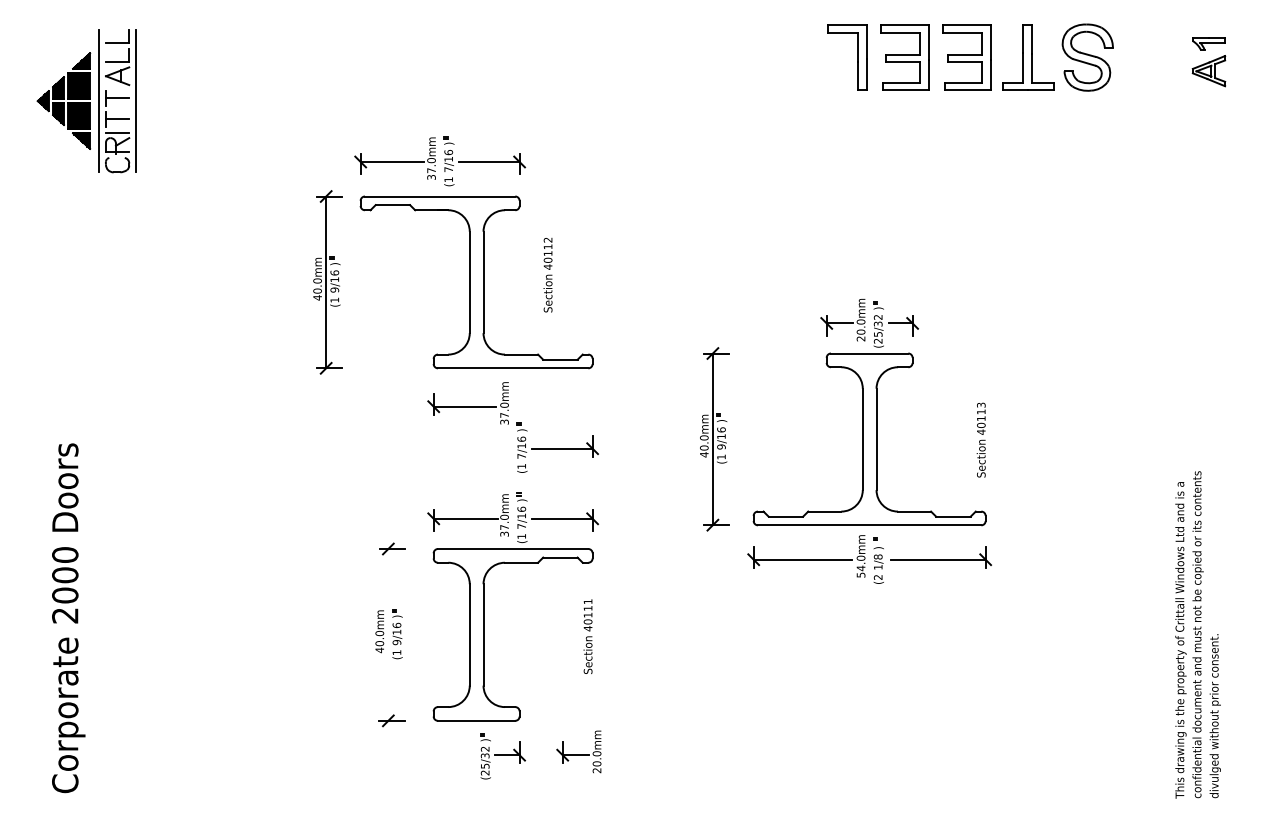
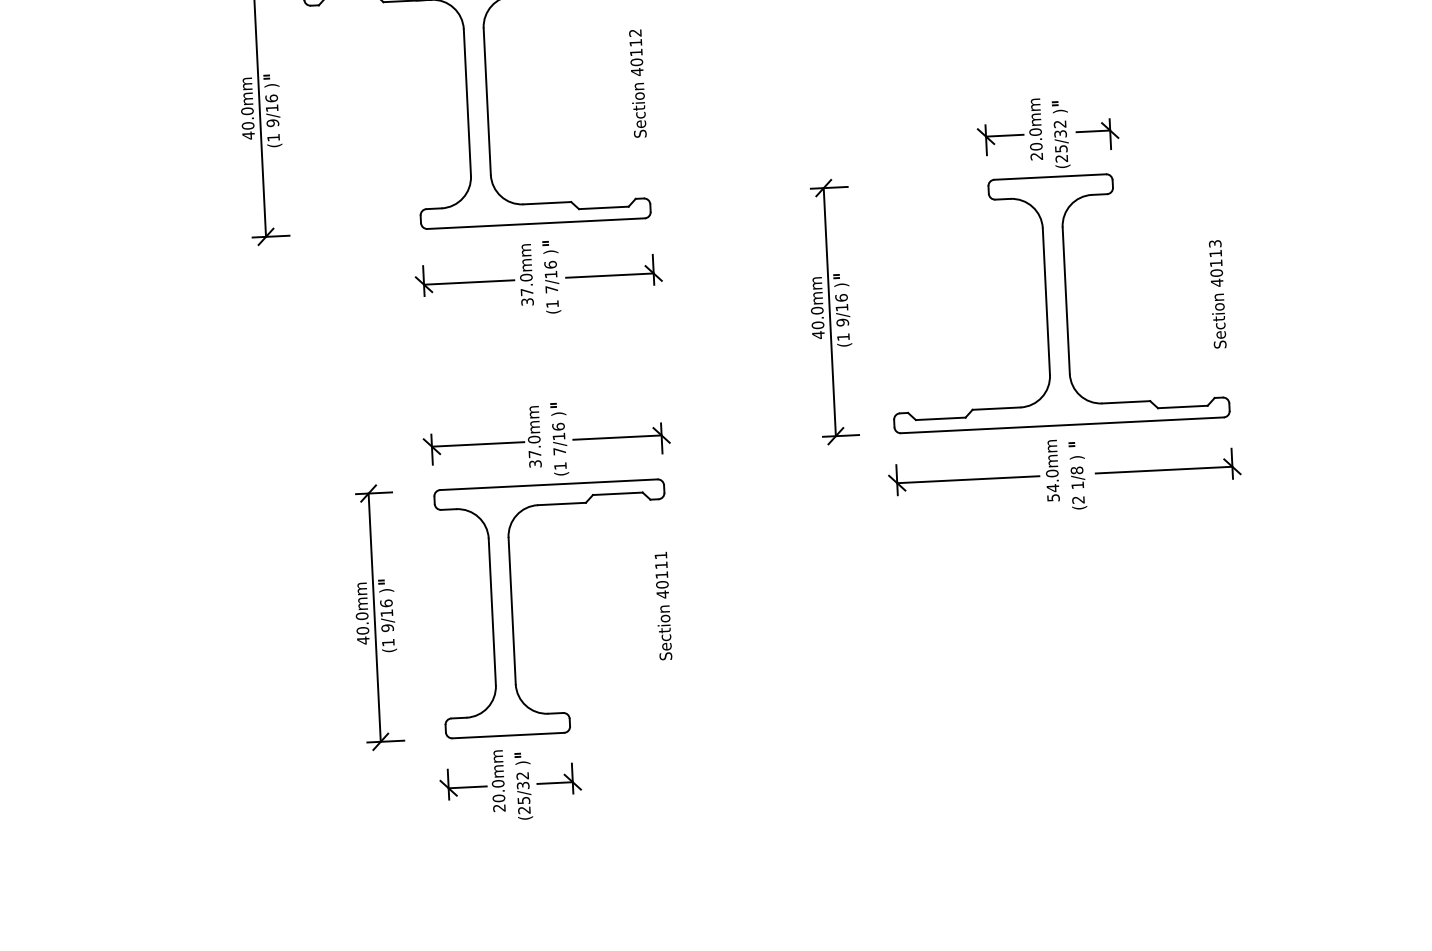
text: (547, 275) -> (637, 84), moved
part: (557, 447) -> (602, 274), moved
line: (388, 634) -> (374, 617), added
part: (578, 751) -> (471, 781), moved

